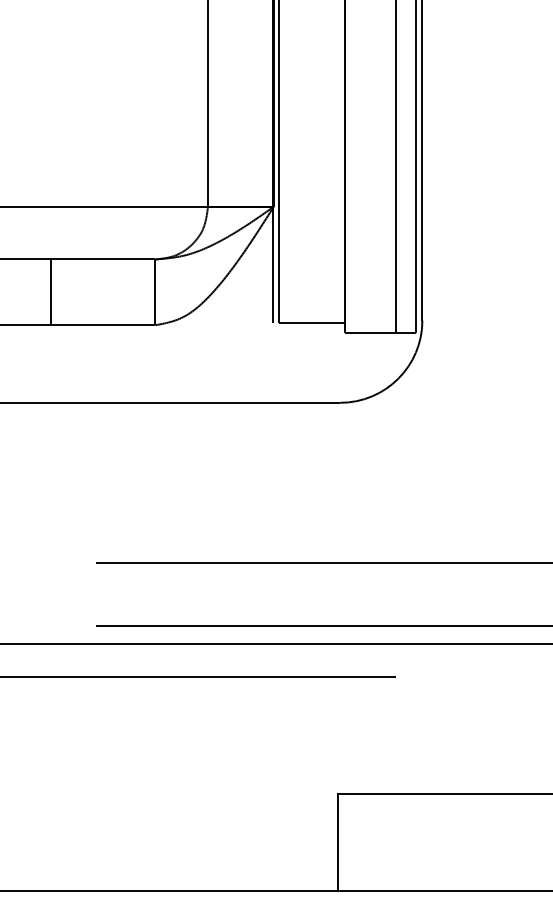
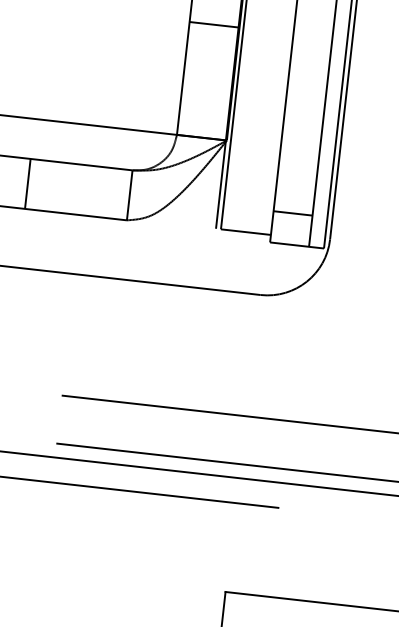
line: (240, 58) -> (214, 25), added
line: (51, 292) -> (28, 184), moved
line: (370, 292) -> (293, 213), added

